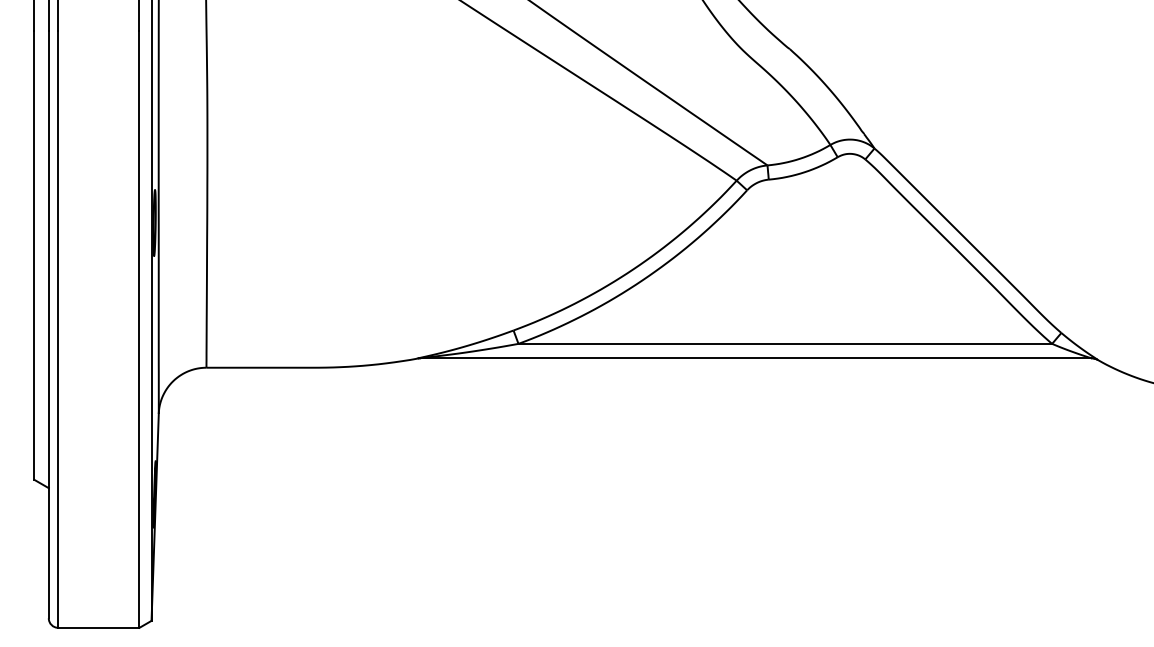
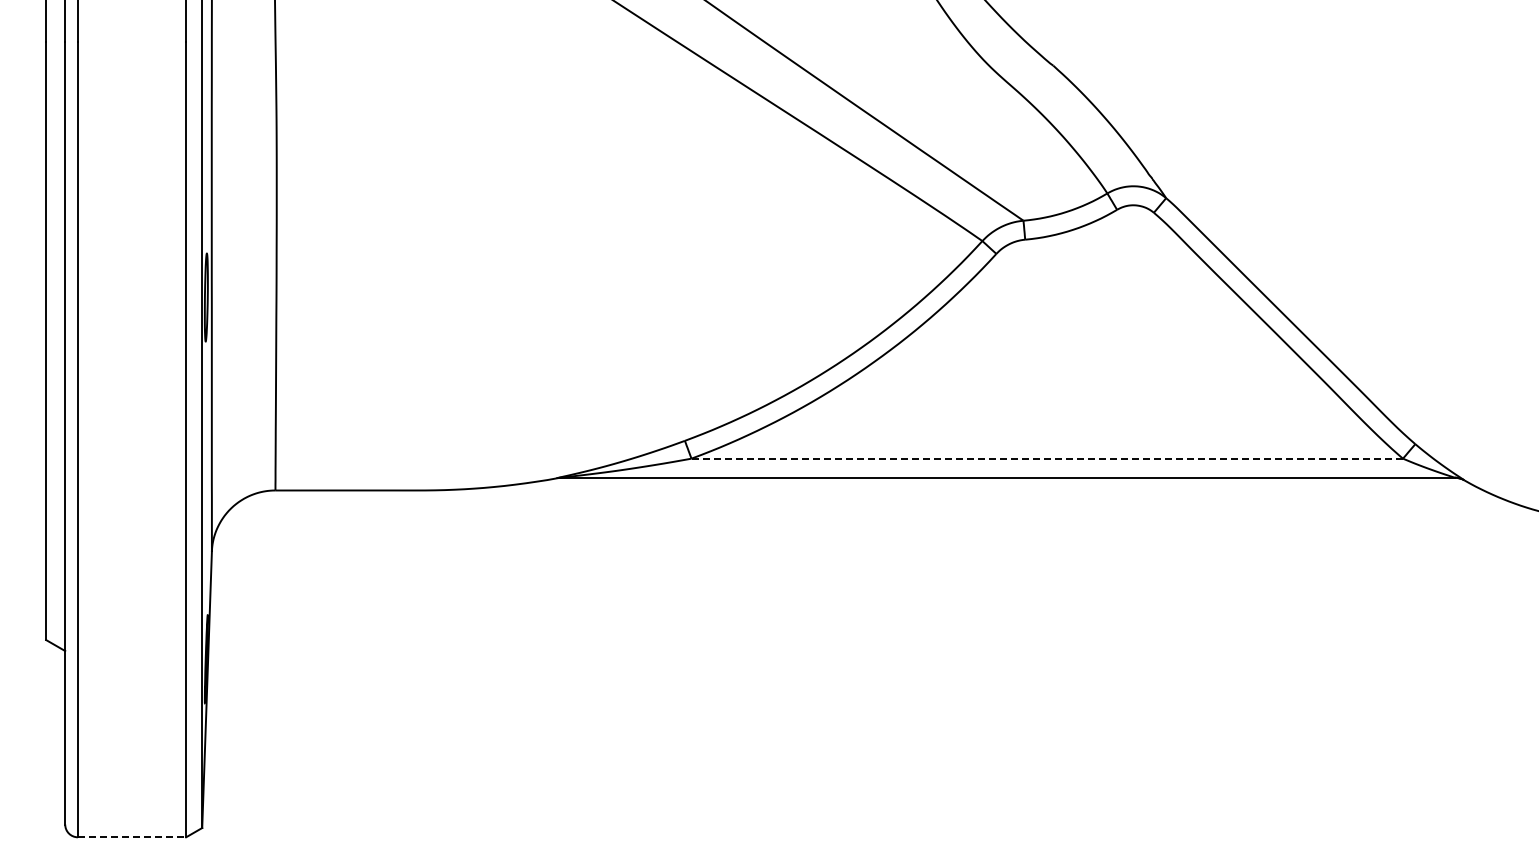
line: (785, 343) -> (1047, 458), solid -> dashed
line: (99, 628) -> (132, 837), solid -> dashed

